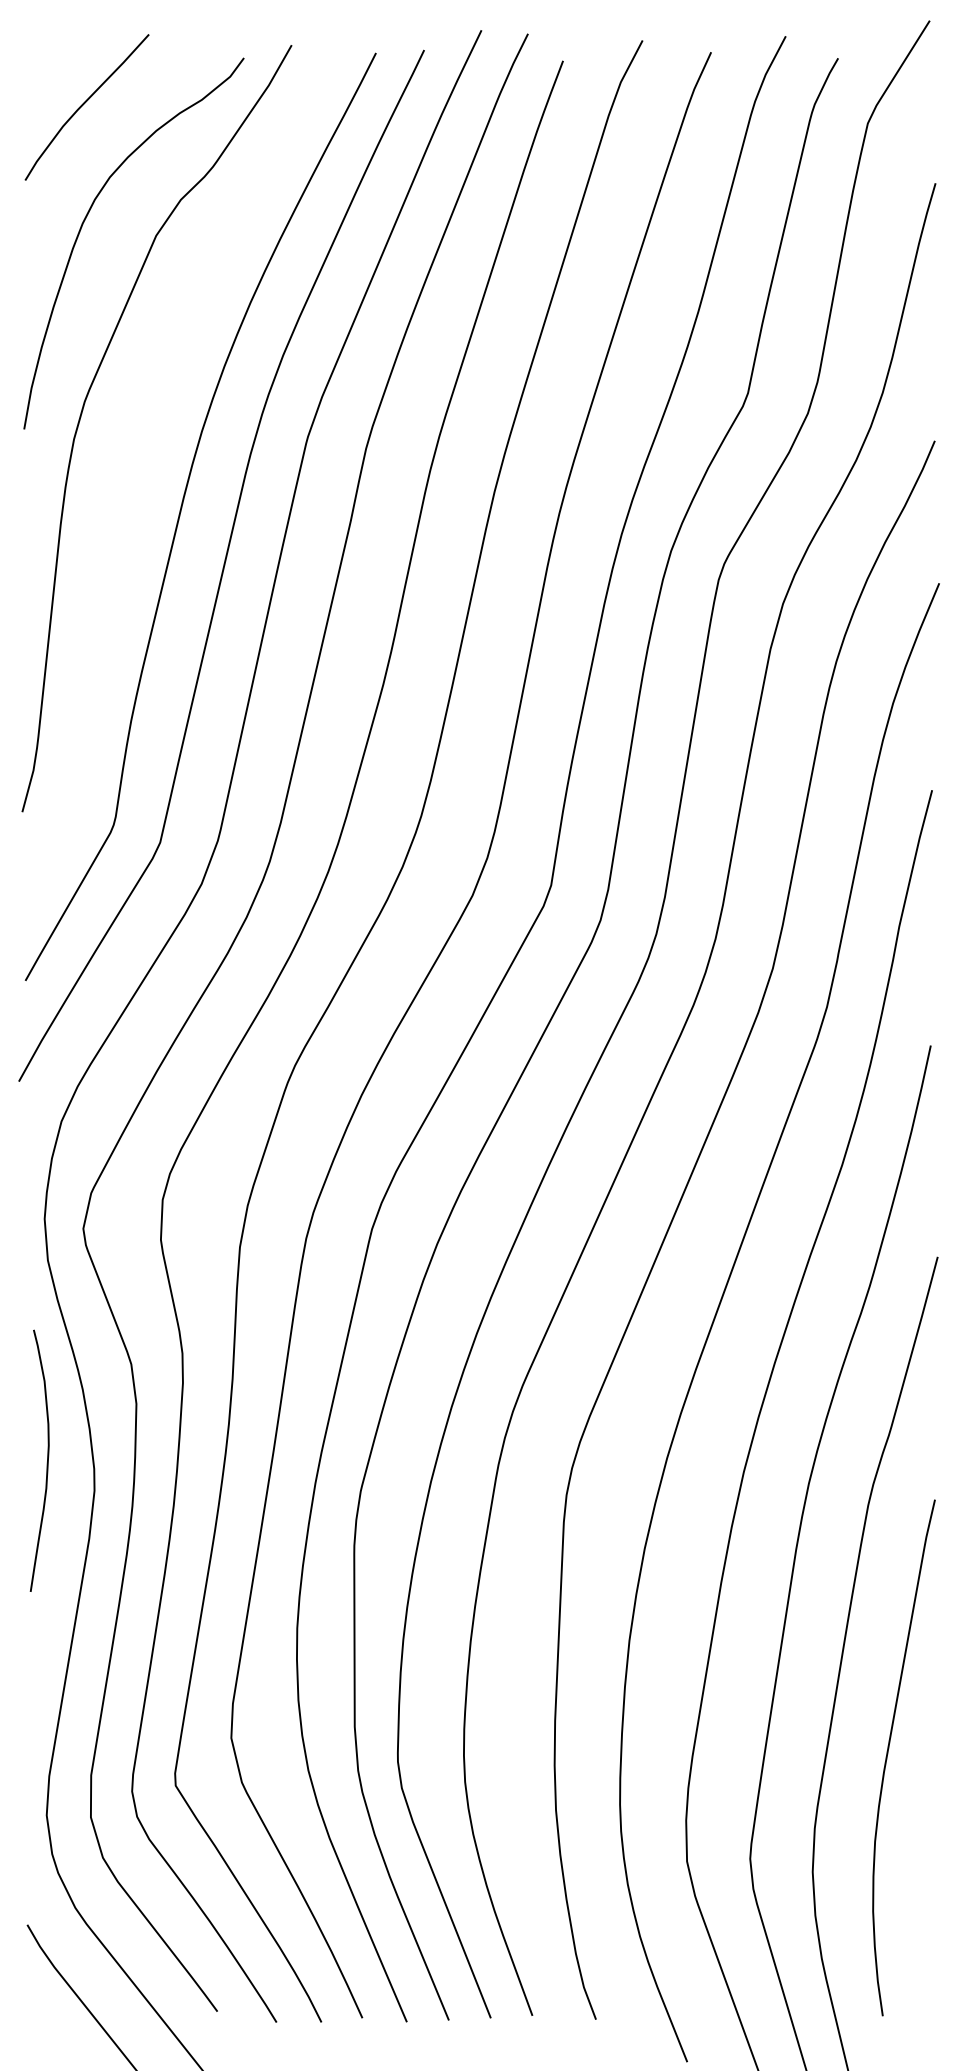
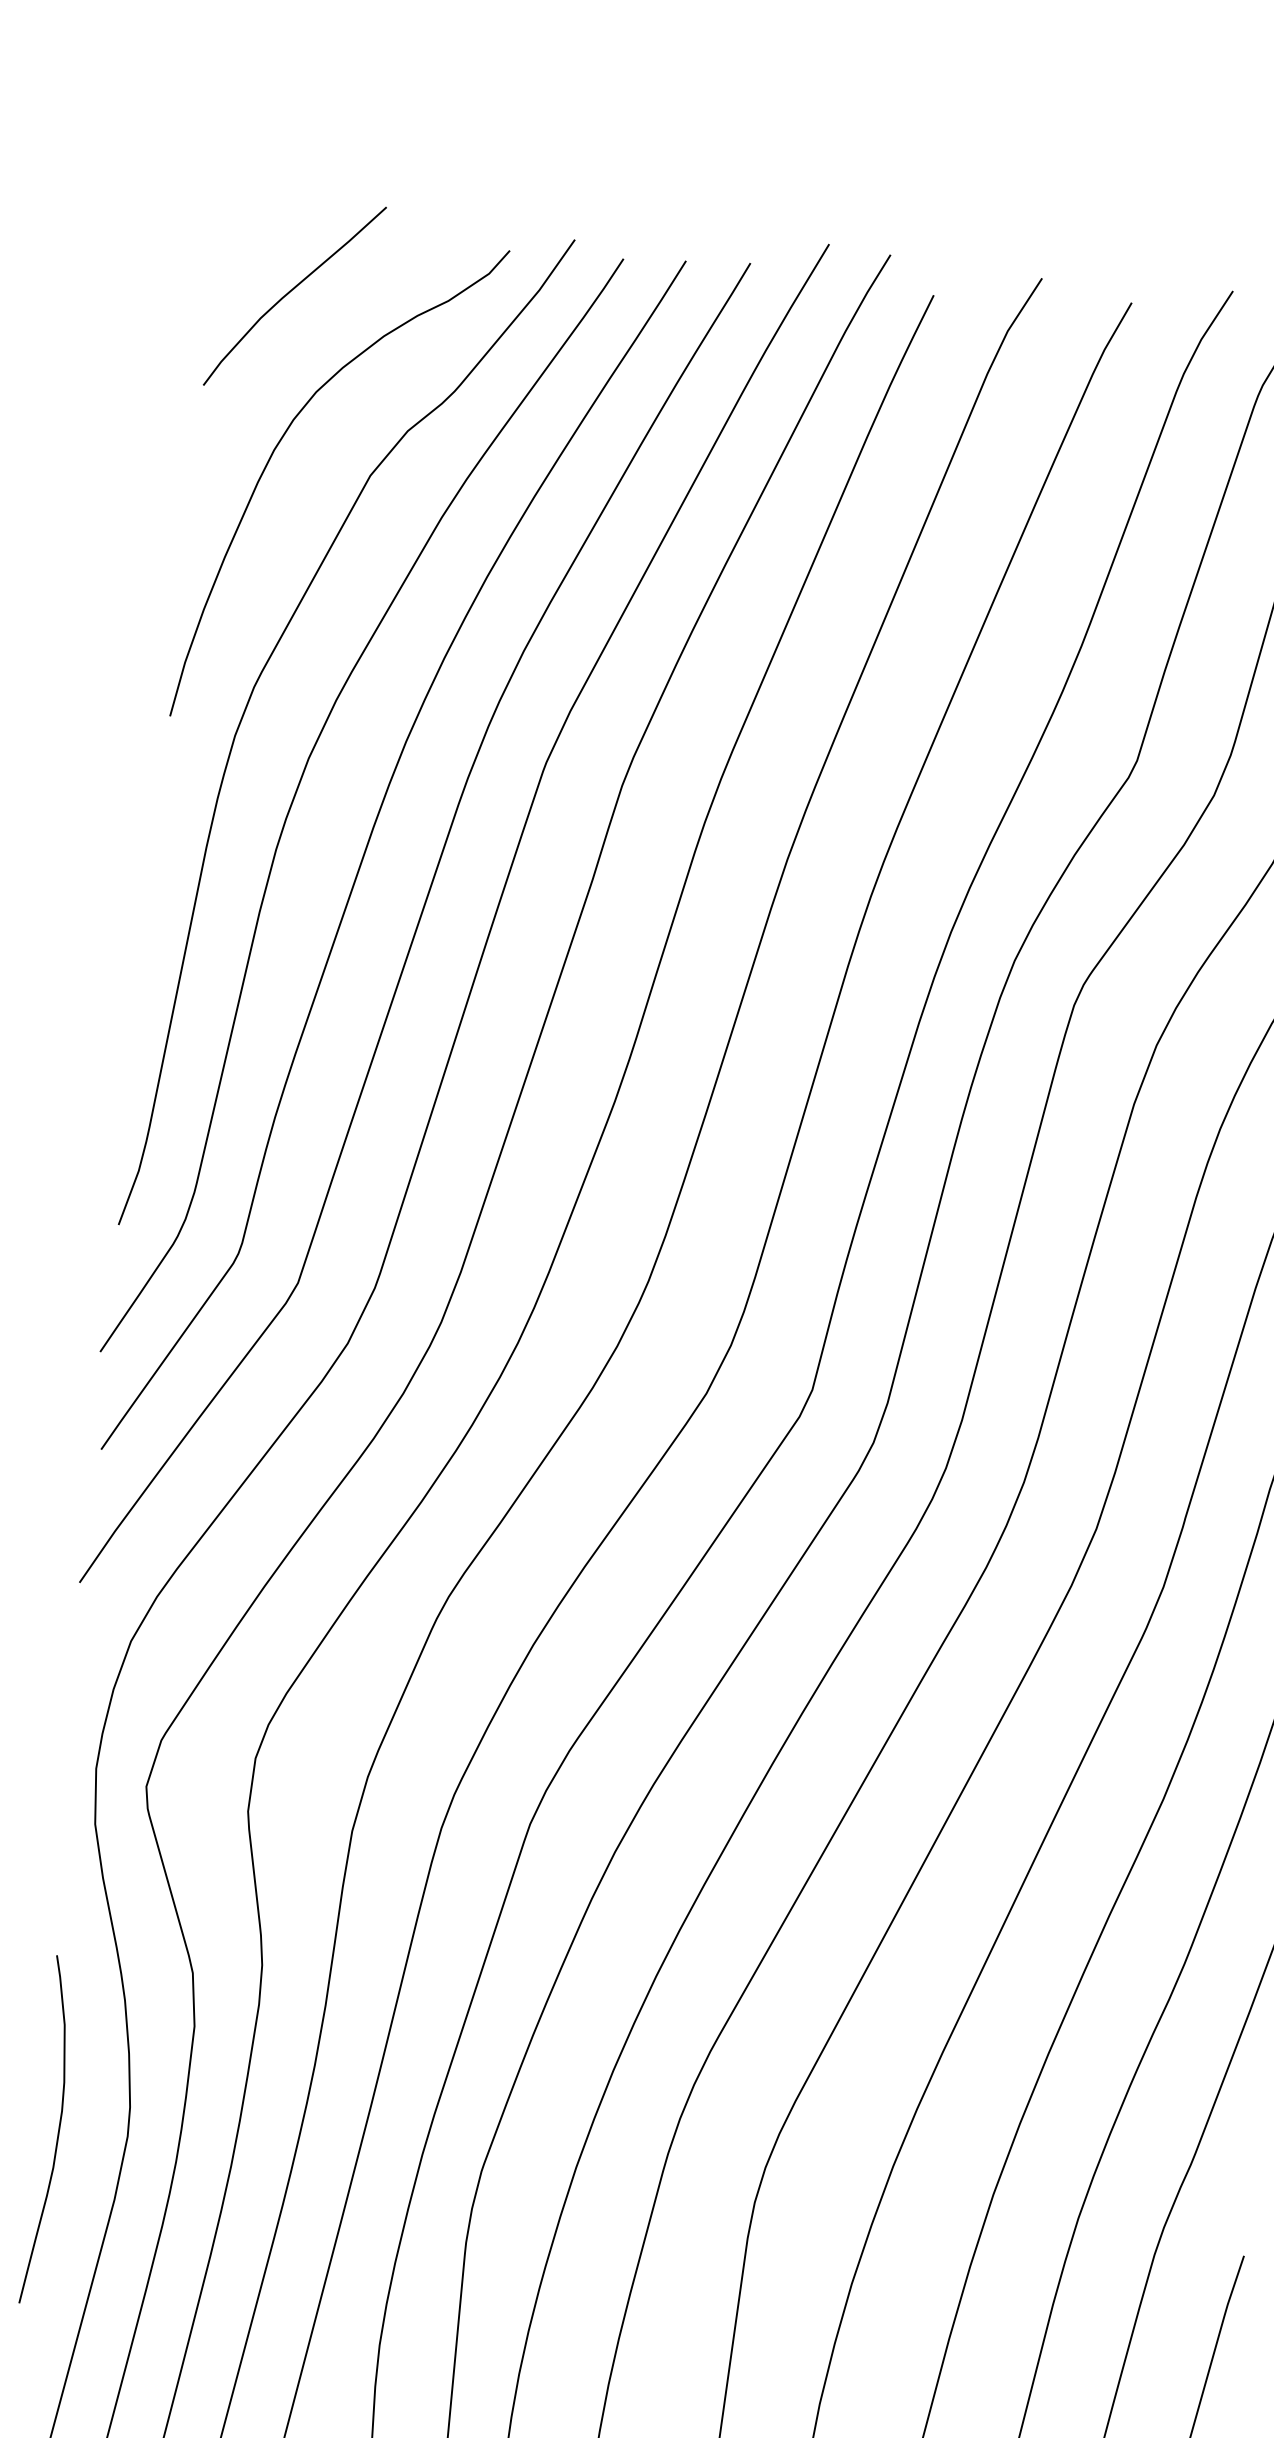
curve: (127, 467) -> (302, 780), added
curve: (46, 1463) -> (56, 2134), moved

